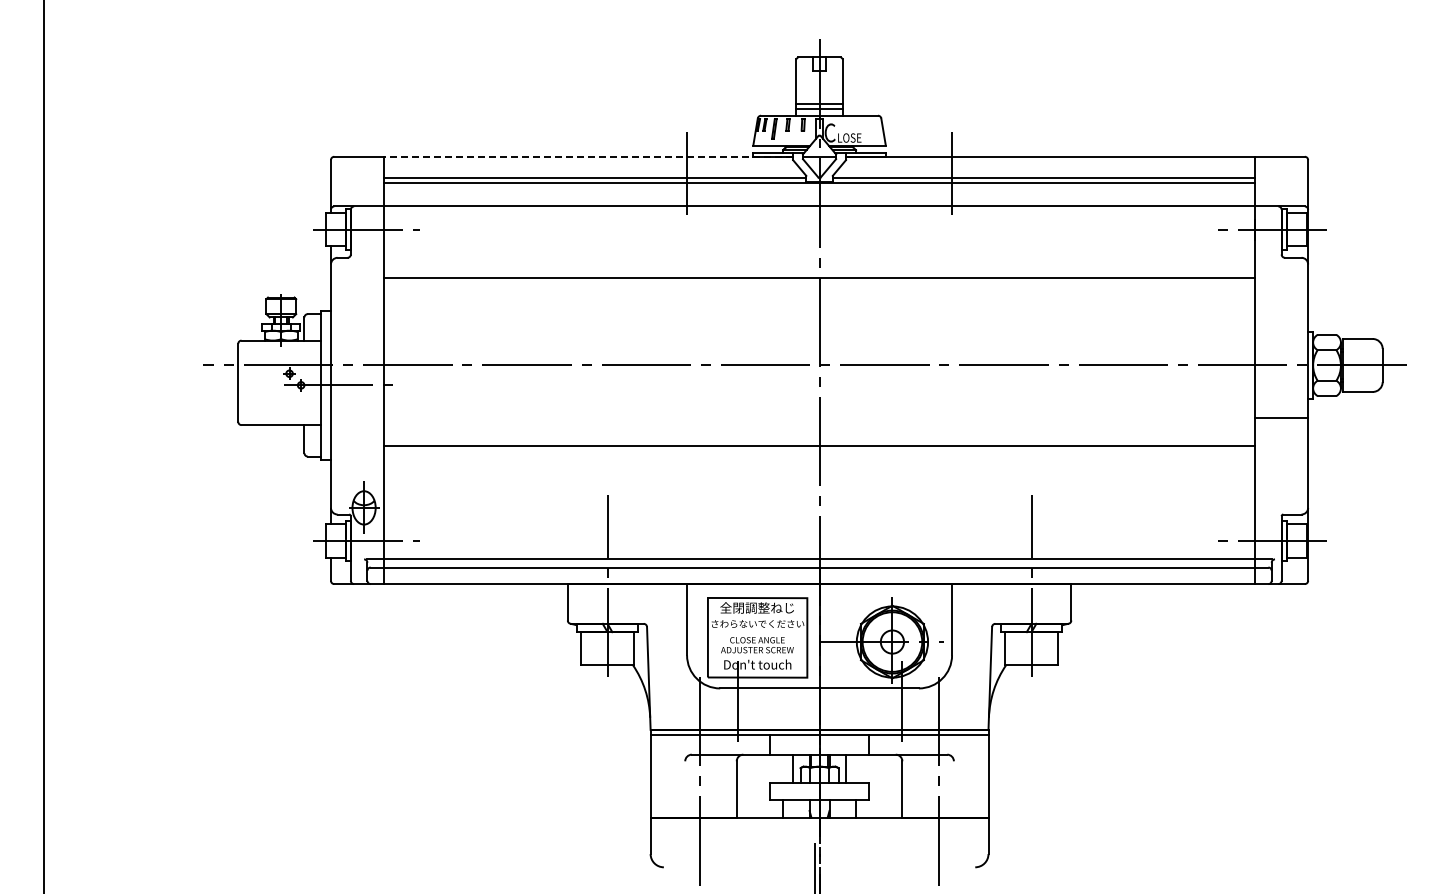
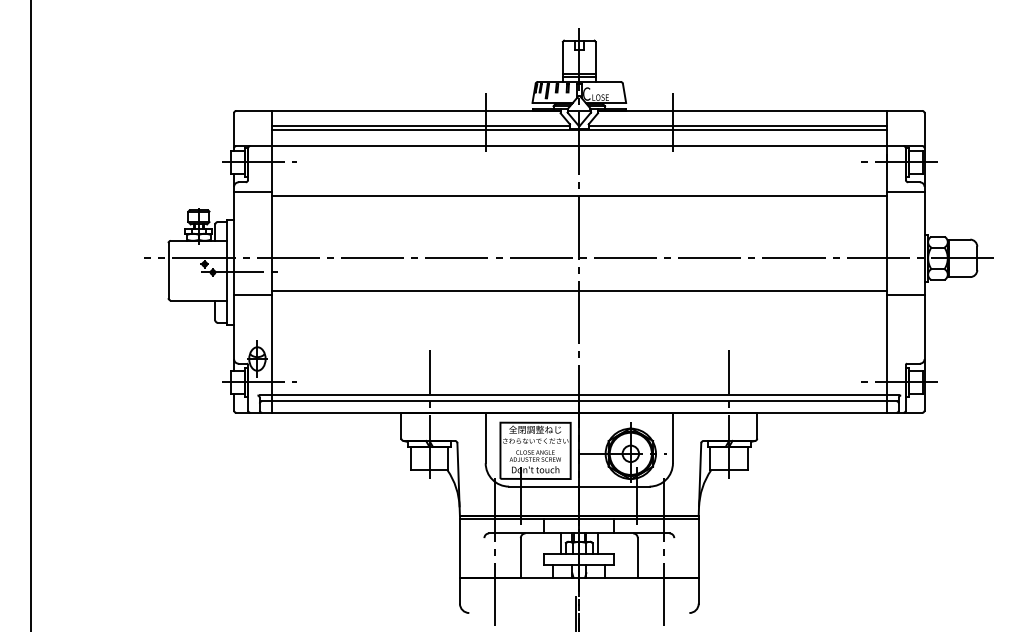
line: (588, 156) -> (416, 110), dashed -> solid
line: (356, 271) -> (252, 191), added
line: (1281, 271) -> (905, 191), added
line: (356, 417) -> (252, 295), added
line: (819, 446) -> (579, 291), moved

